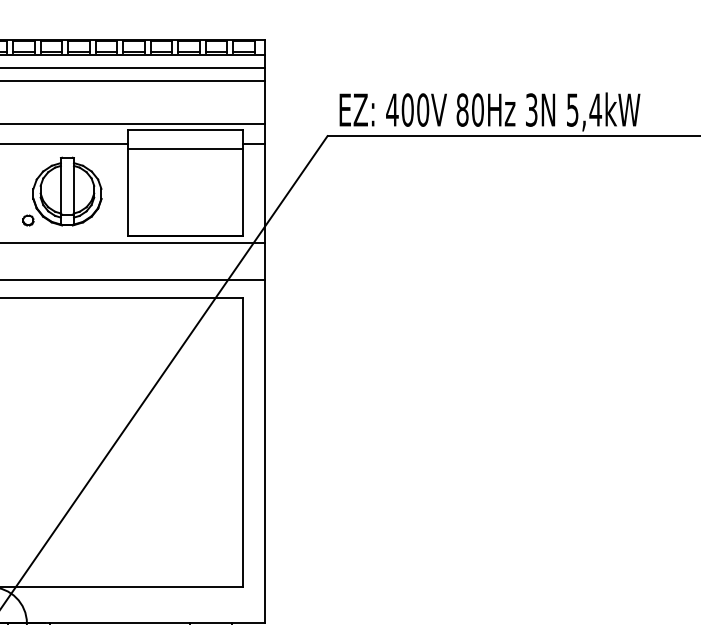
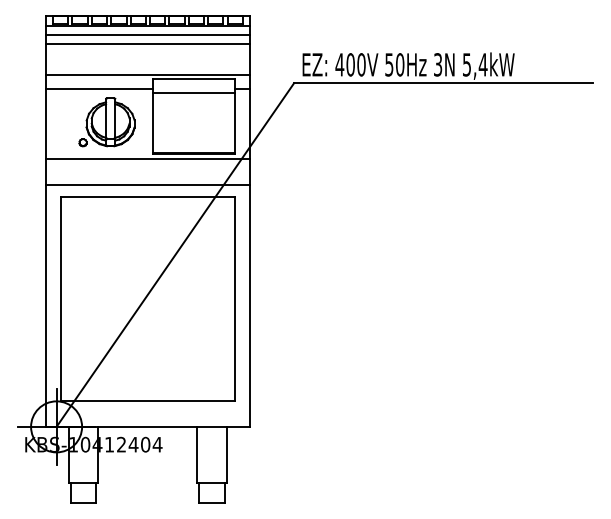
text: (462, 109) -> (389, 64), 80Hz -> 50Hz

